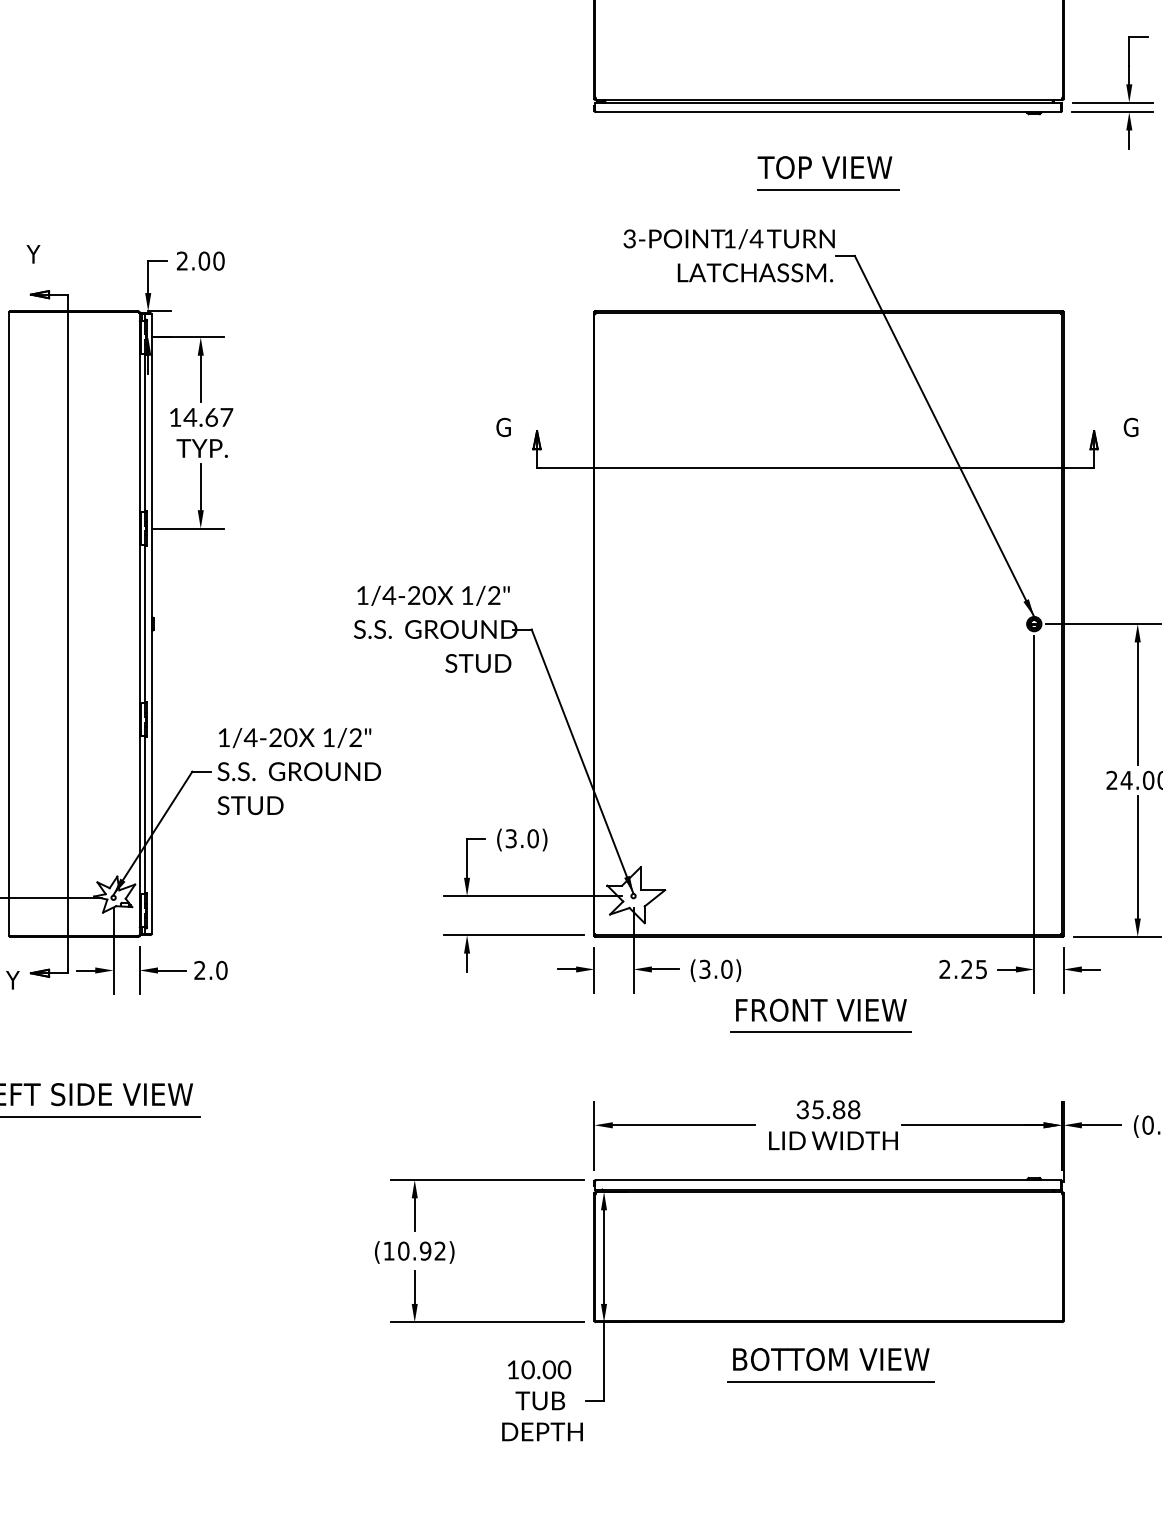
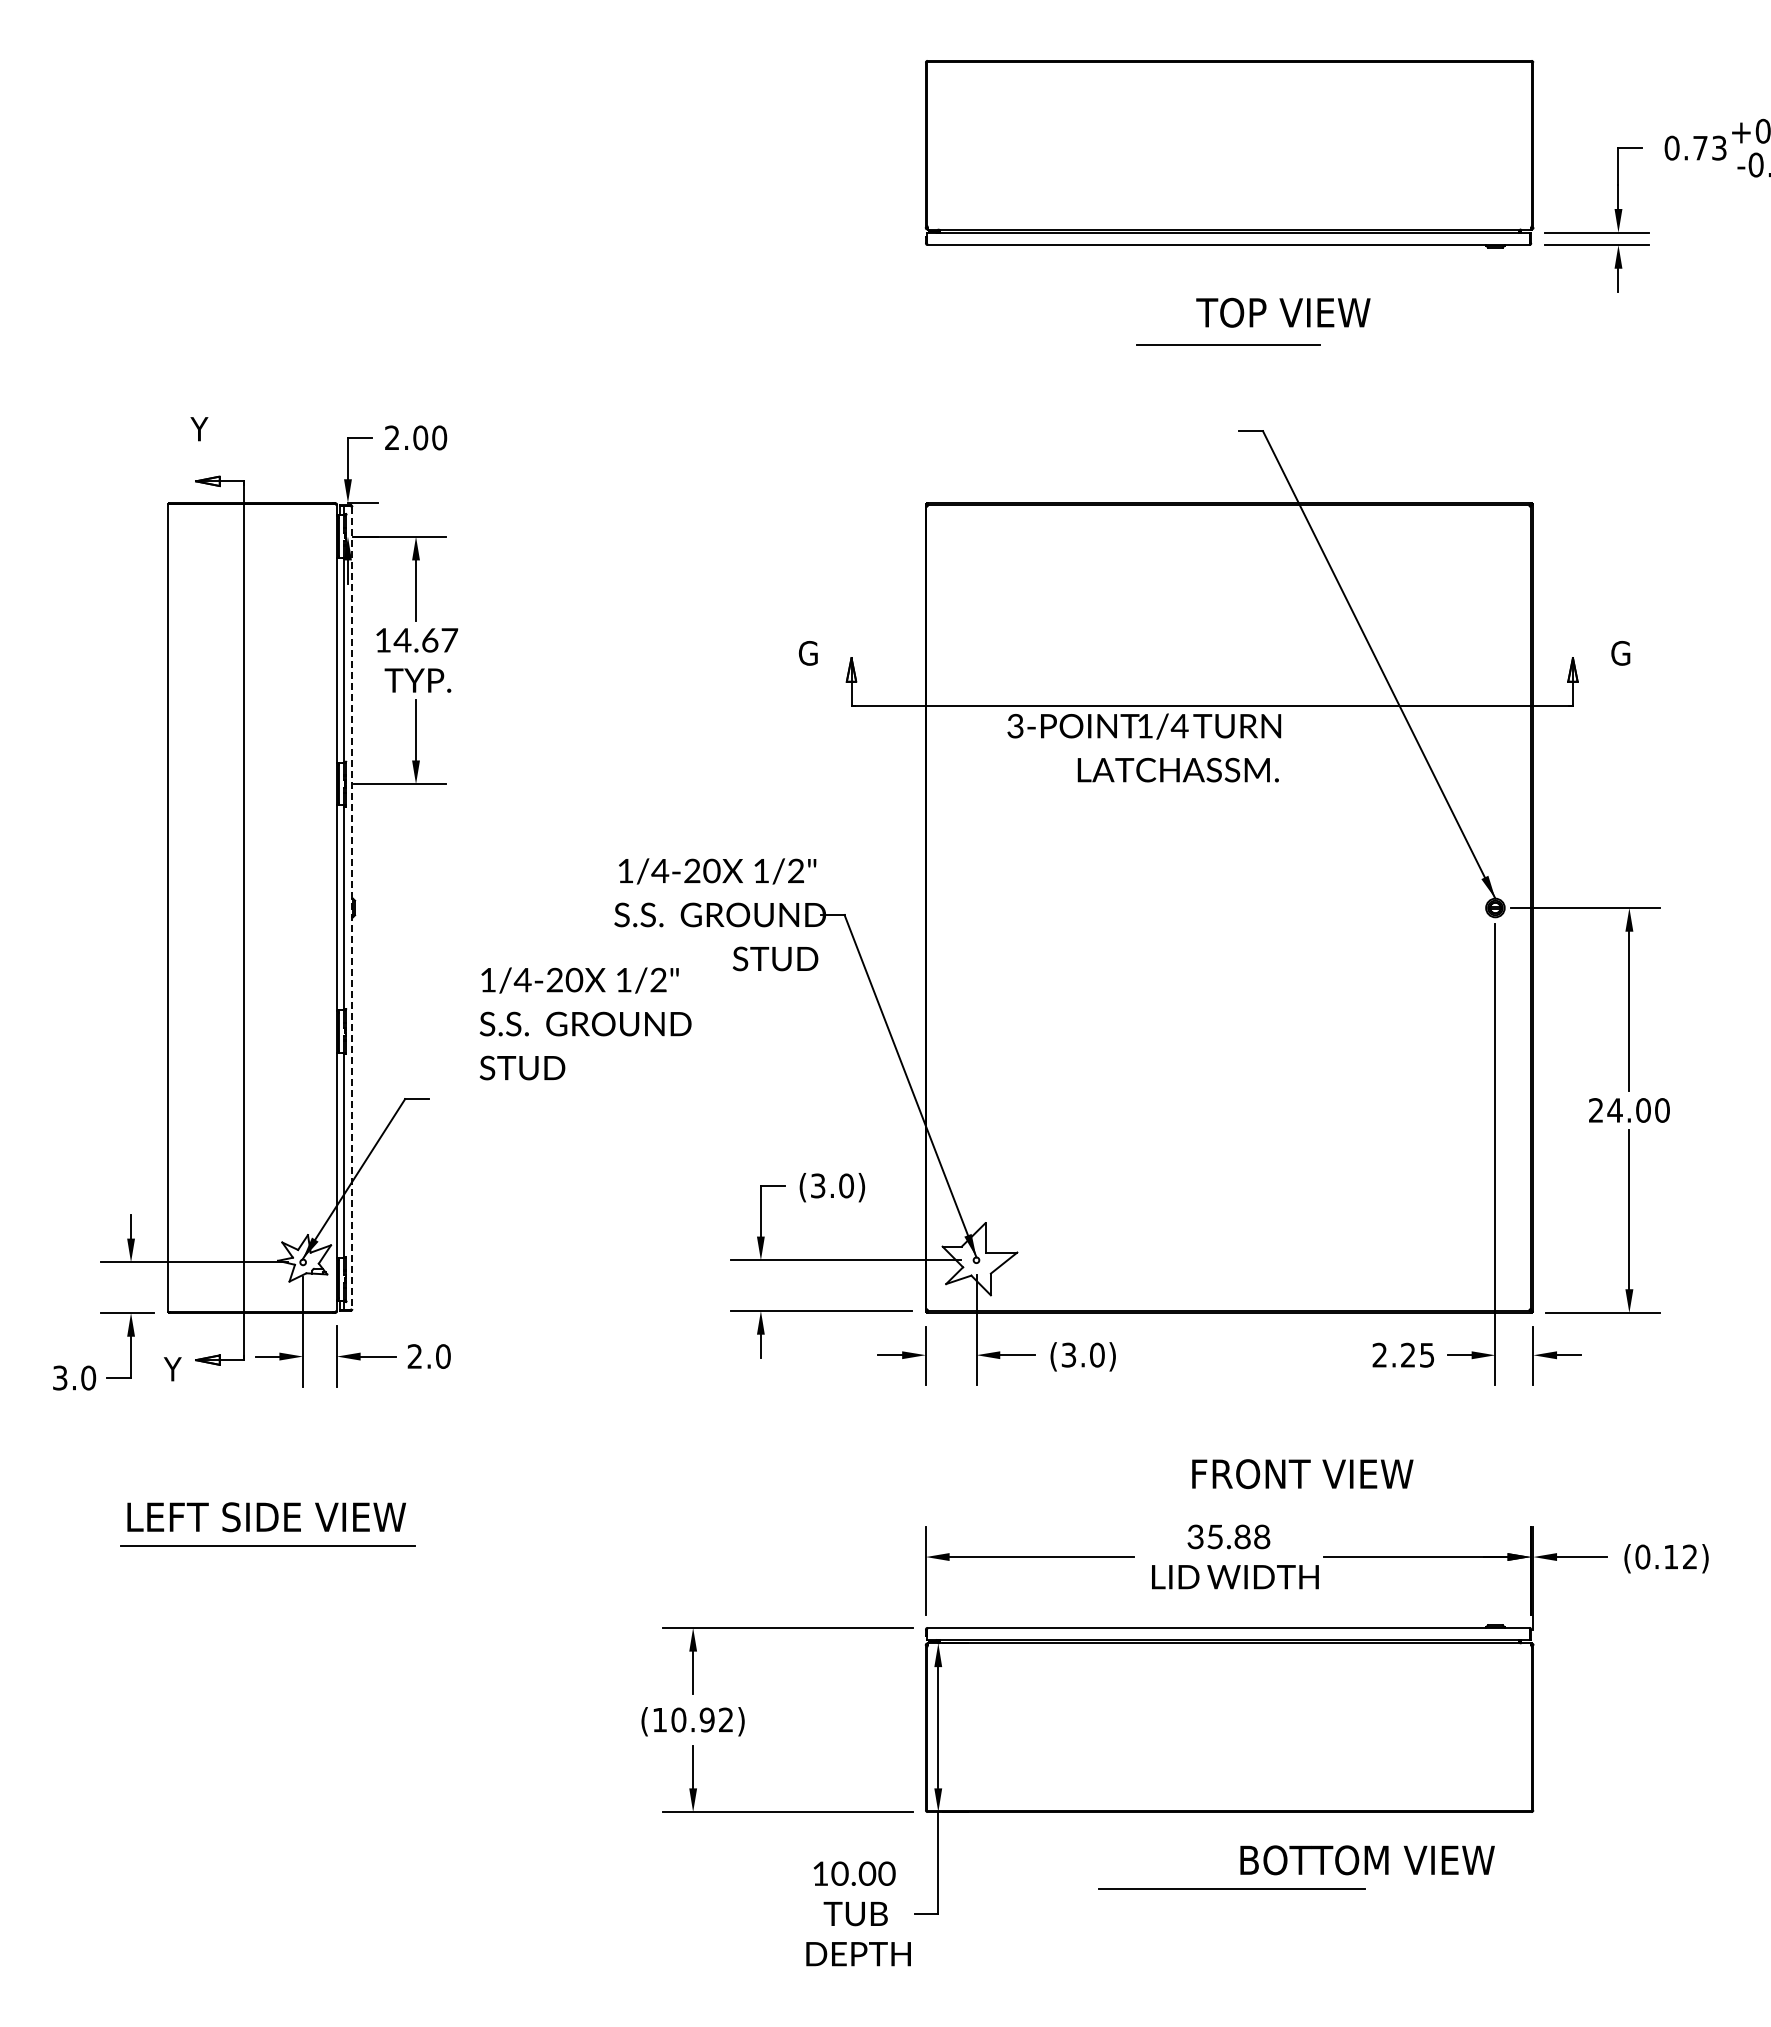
text: (825, 167) -> (1283, 312), moved
text: (729, 255) -> (1144, 747), moved
line: (151, 624) -> (352, 908), solid -> dashed
text: (299, 771) -> (585, 1023), moved
text: (821, 1010) -> (1302, 1474), moved
line: (820, 1032) -> (1218, 1436), removed
text: (831, 1359) -> (1367, 1860), moved

